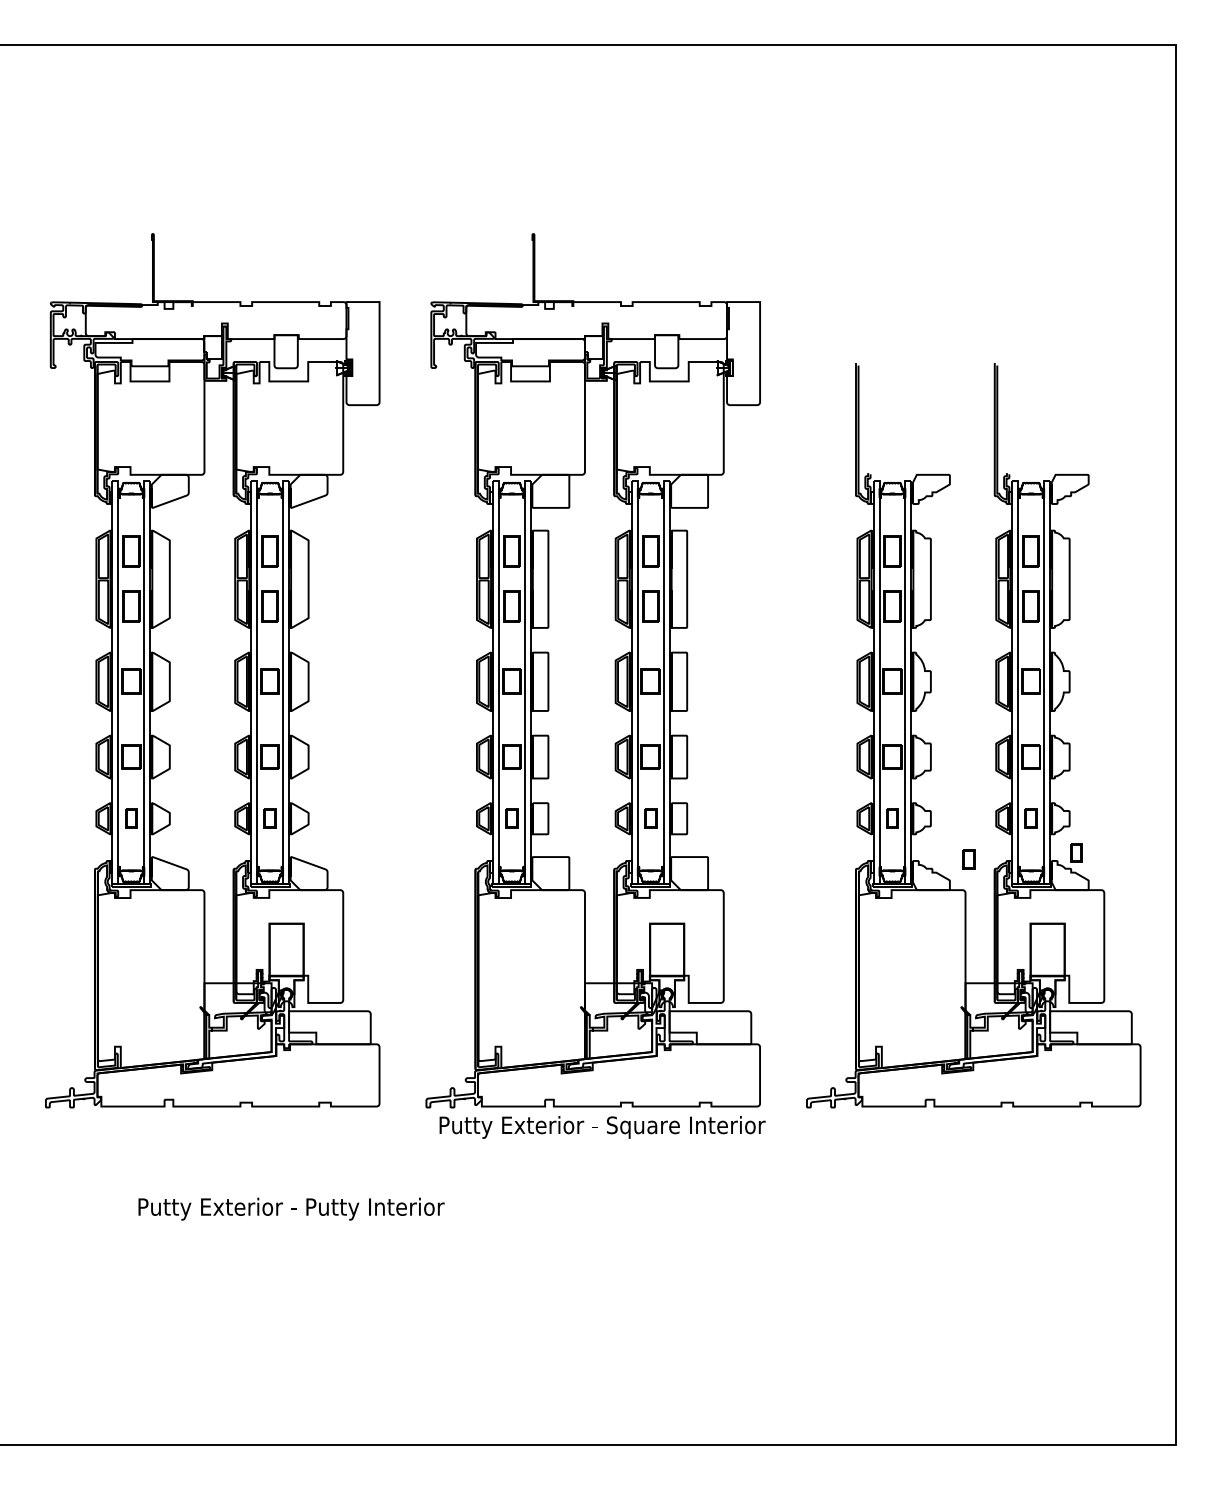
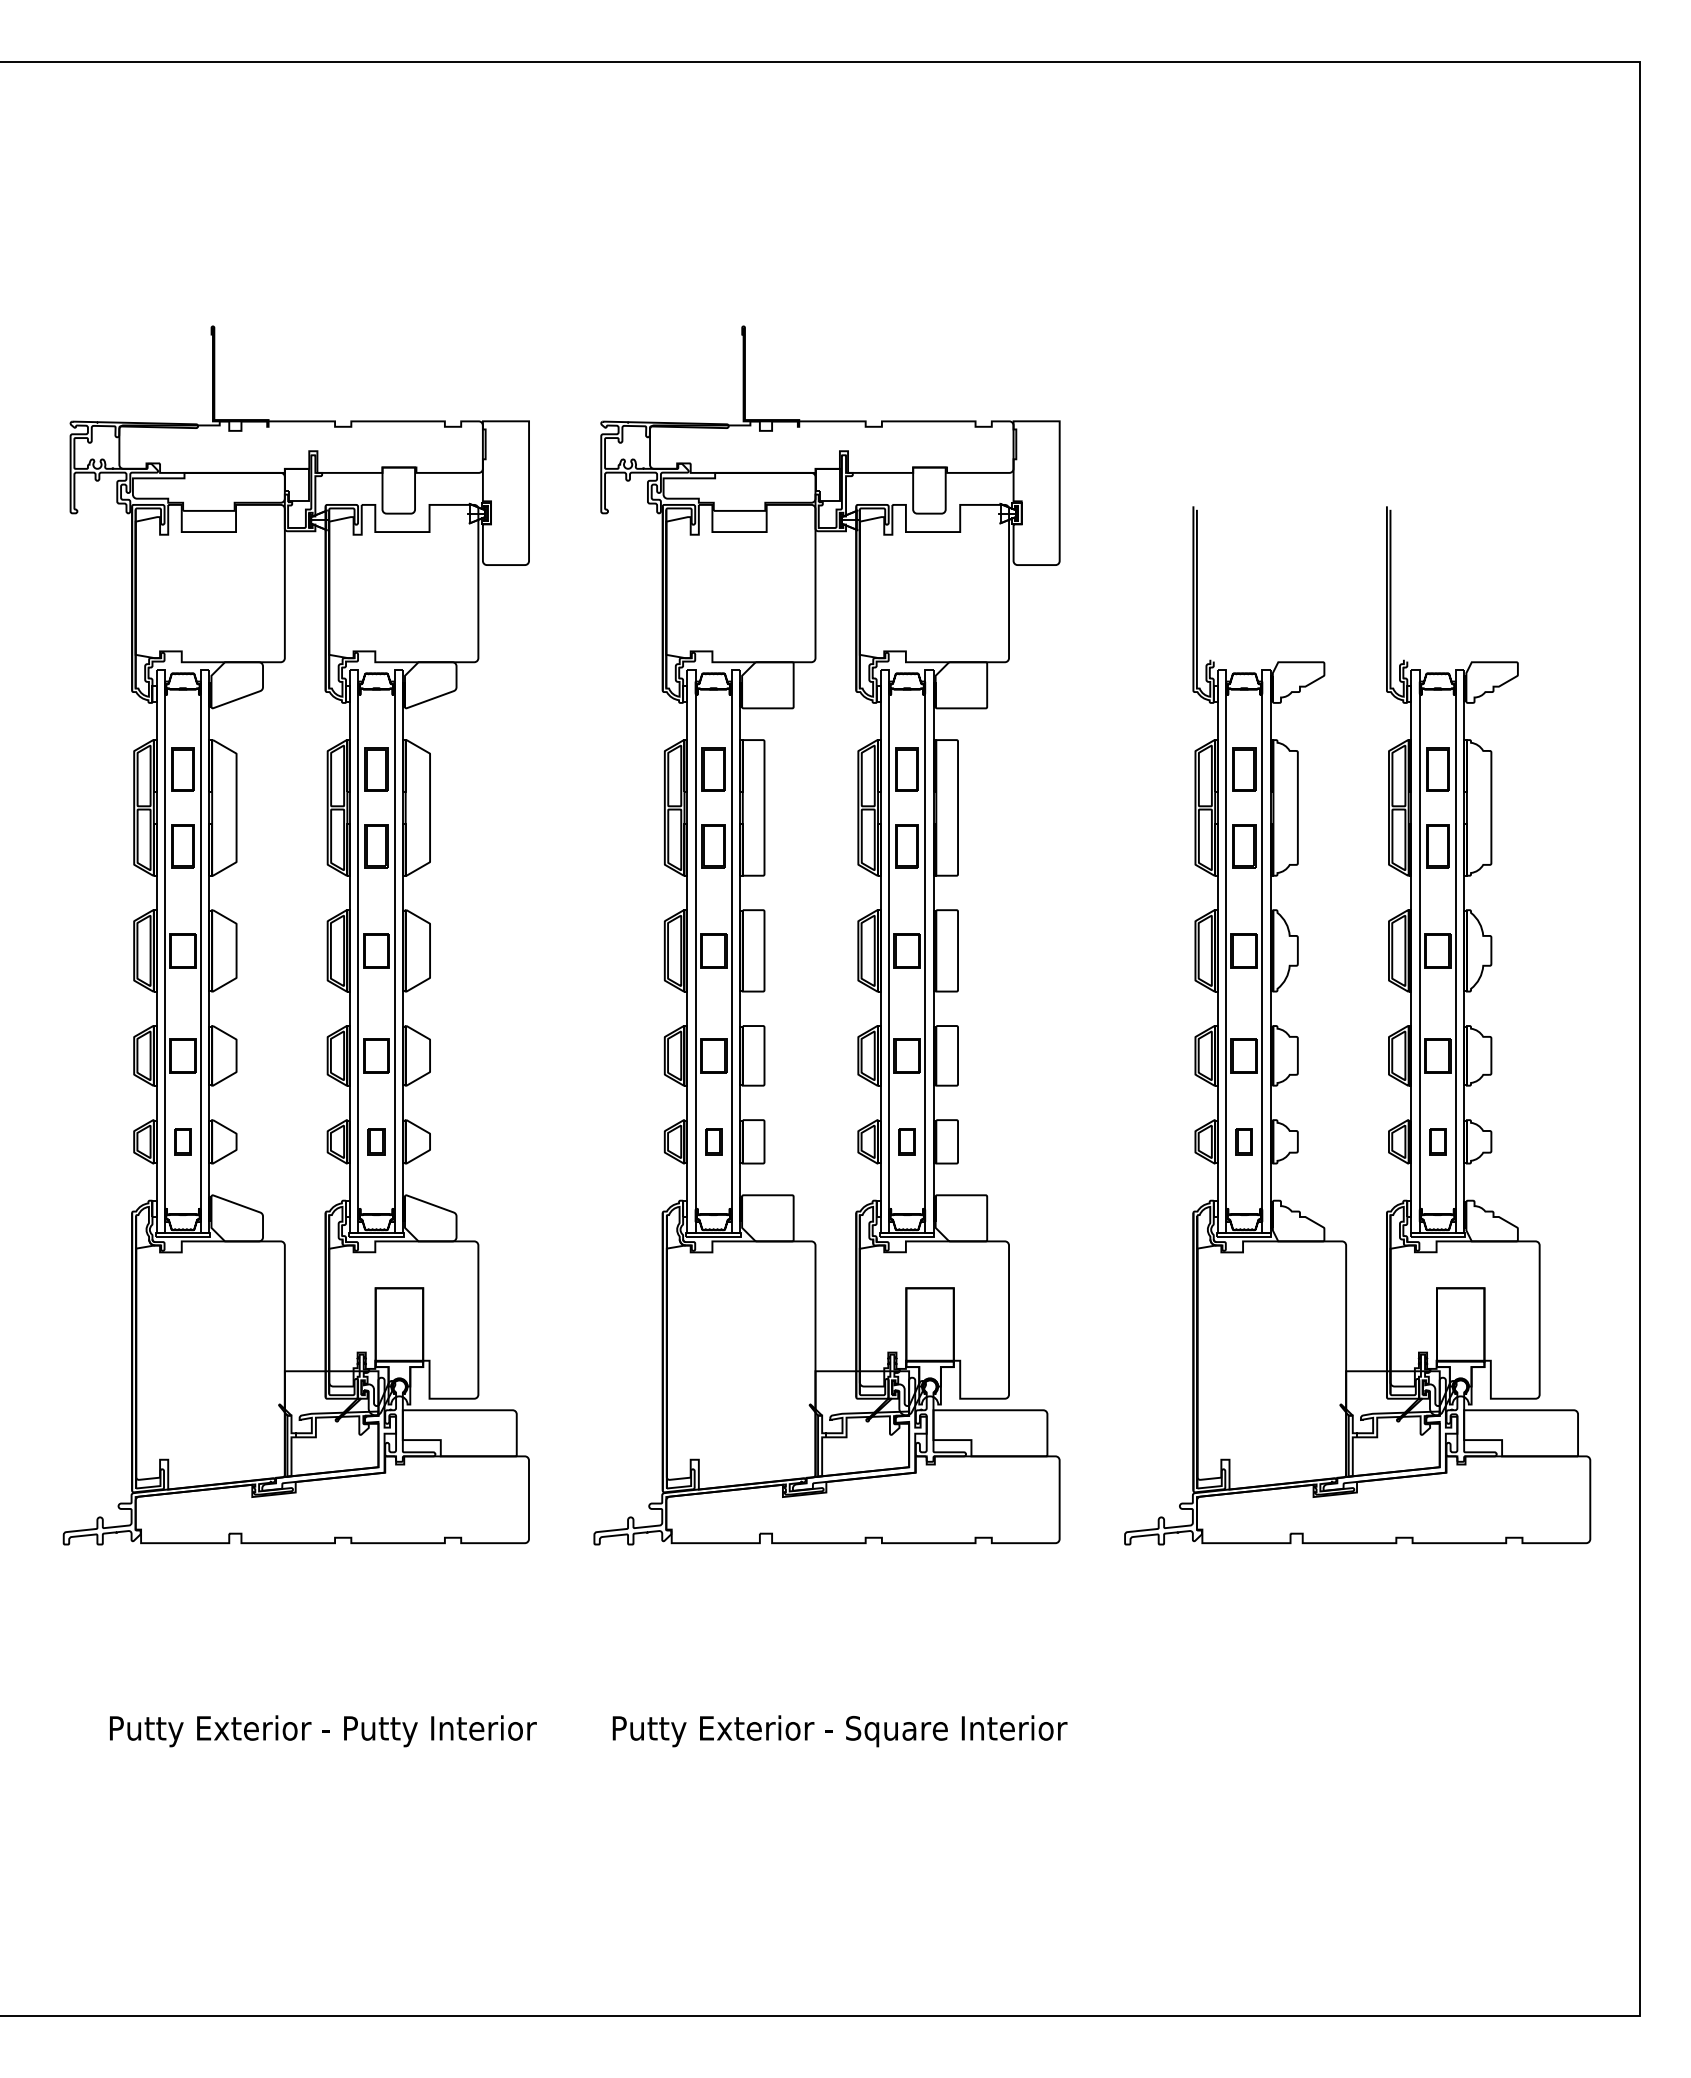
part: (1076, 852) -> (1500, 1189), removed
part: (968, 859) -> (1350, 1198), removed
text: (602, 1127) -> (839, 1731), moved
text: (291, 1209) -> (323, 1731), moved

